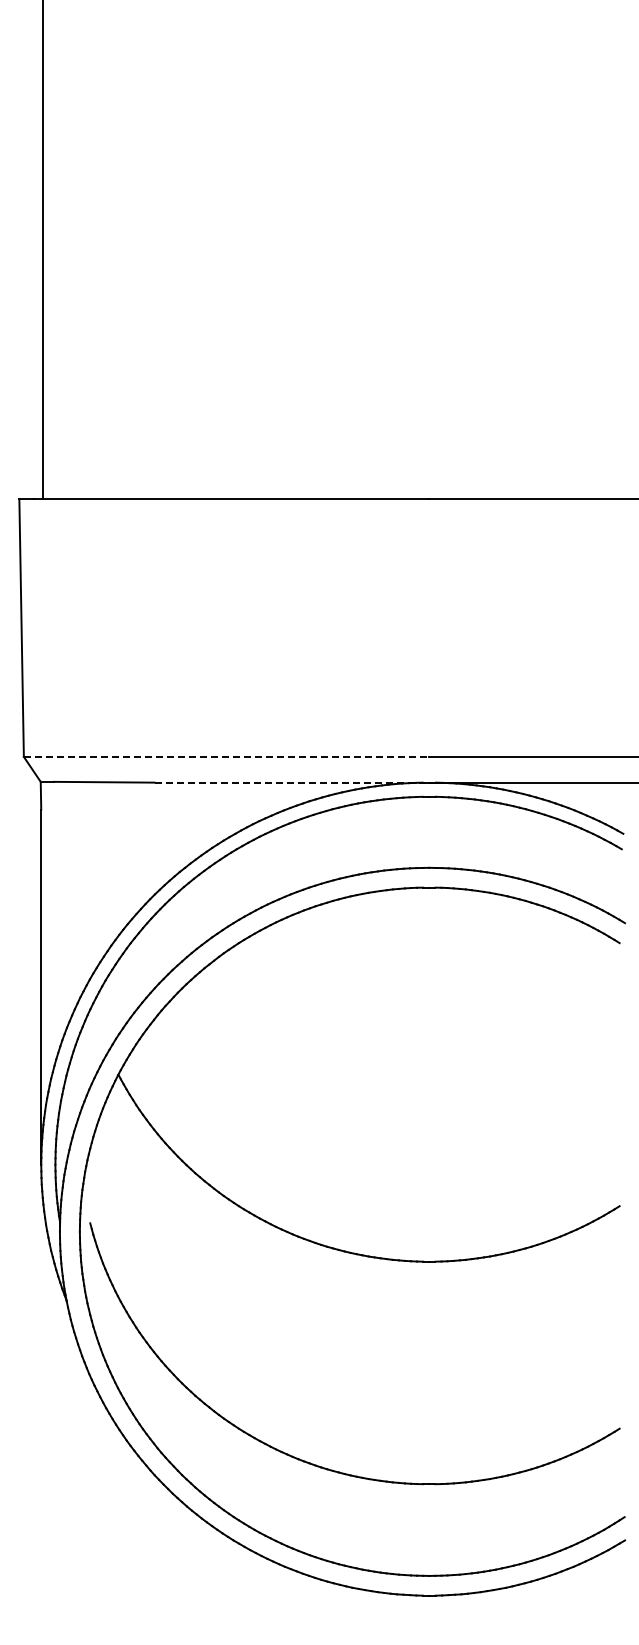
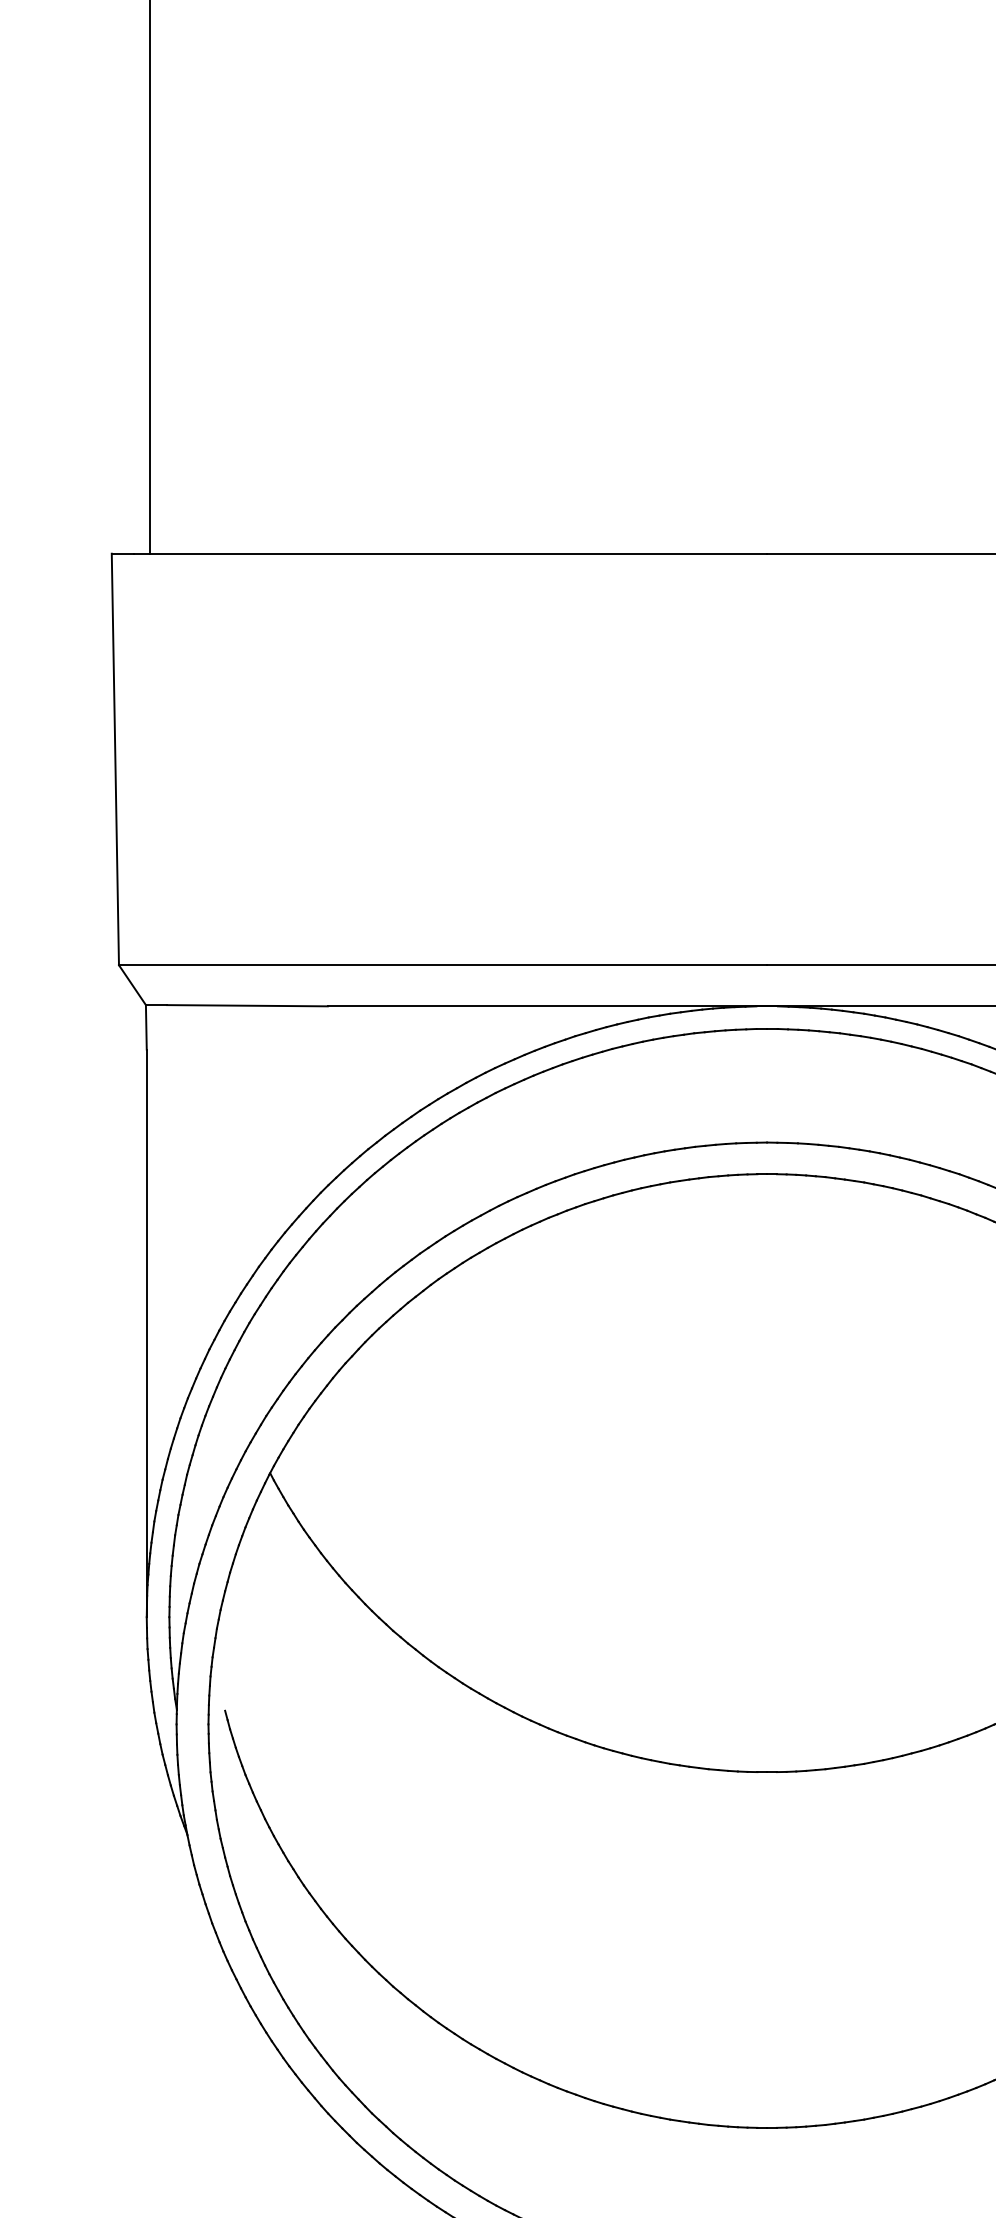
line: (226, 756) -> (442, 964), dashed -> solid
line: (292, 782) -> (548, 1006), dashed -> solid

